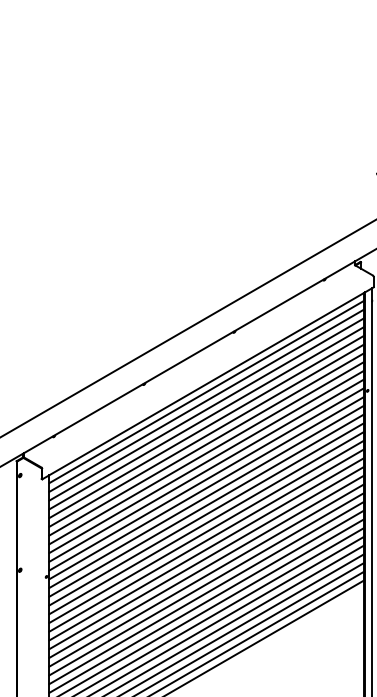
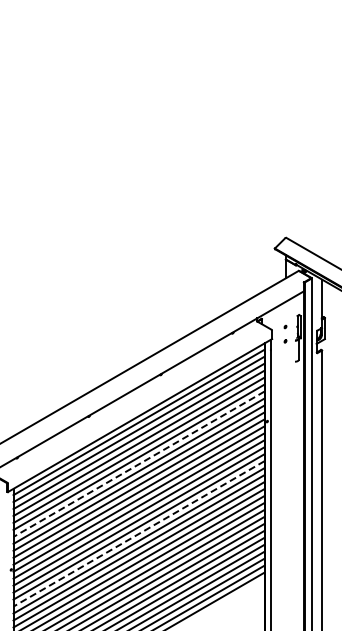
line: (206, 444) -> (138, 464), solid -> dashed
line: (206, 532) -> (138, 534), solid -> dashed

